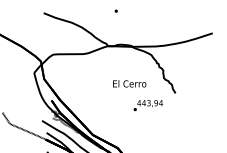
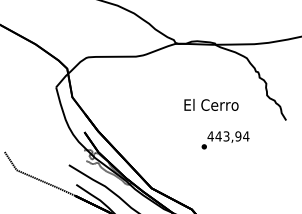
text: (147, 105) -> (224, 140), moved

